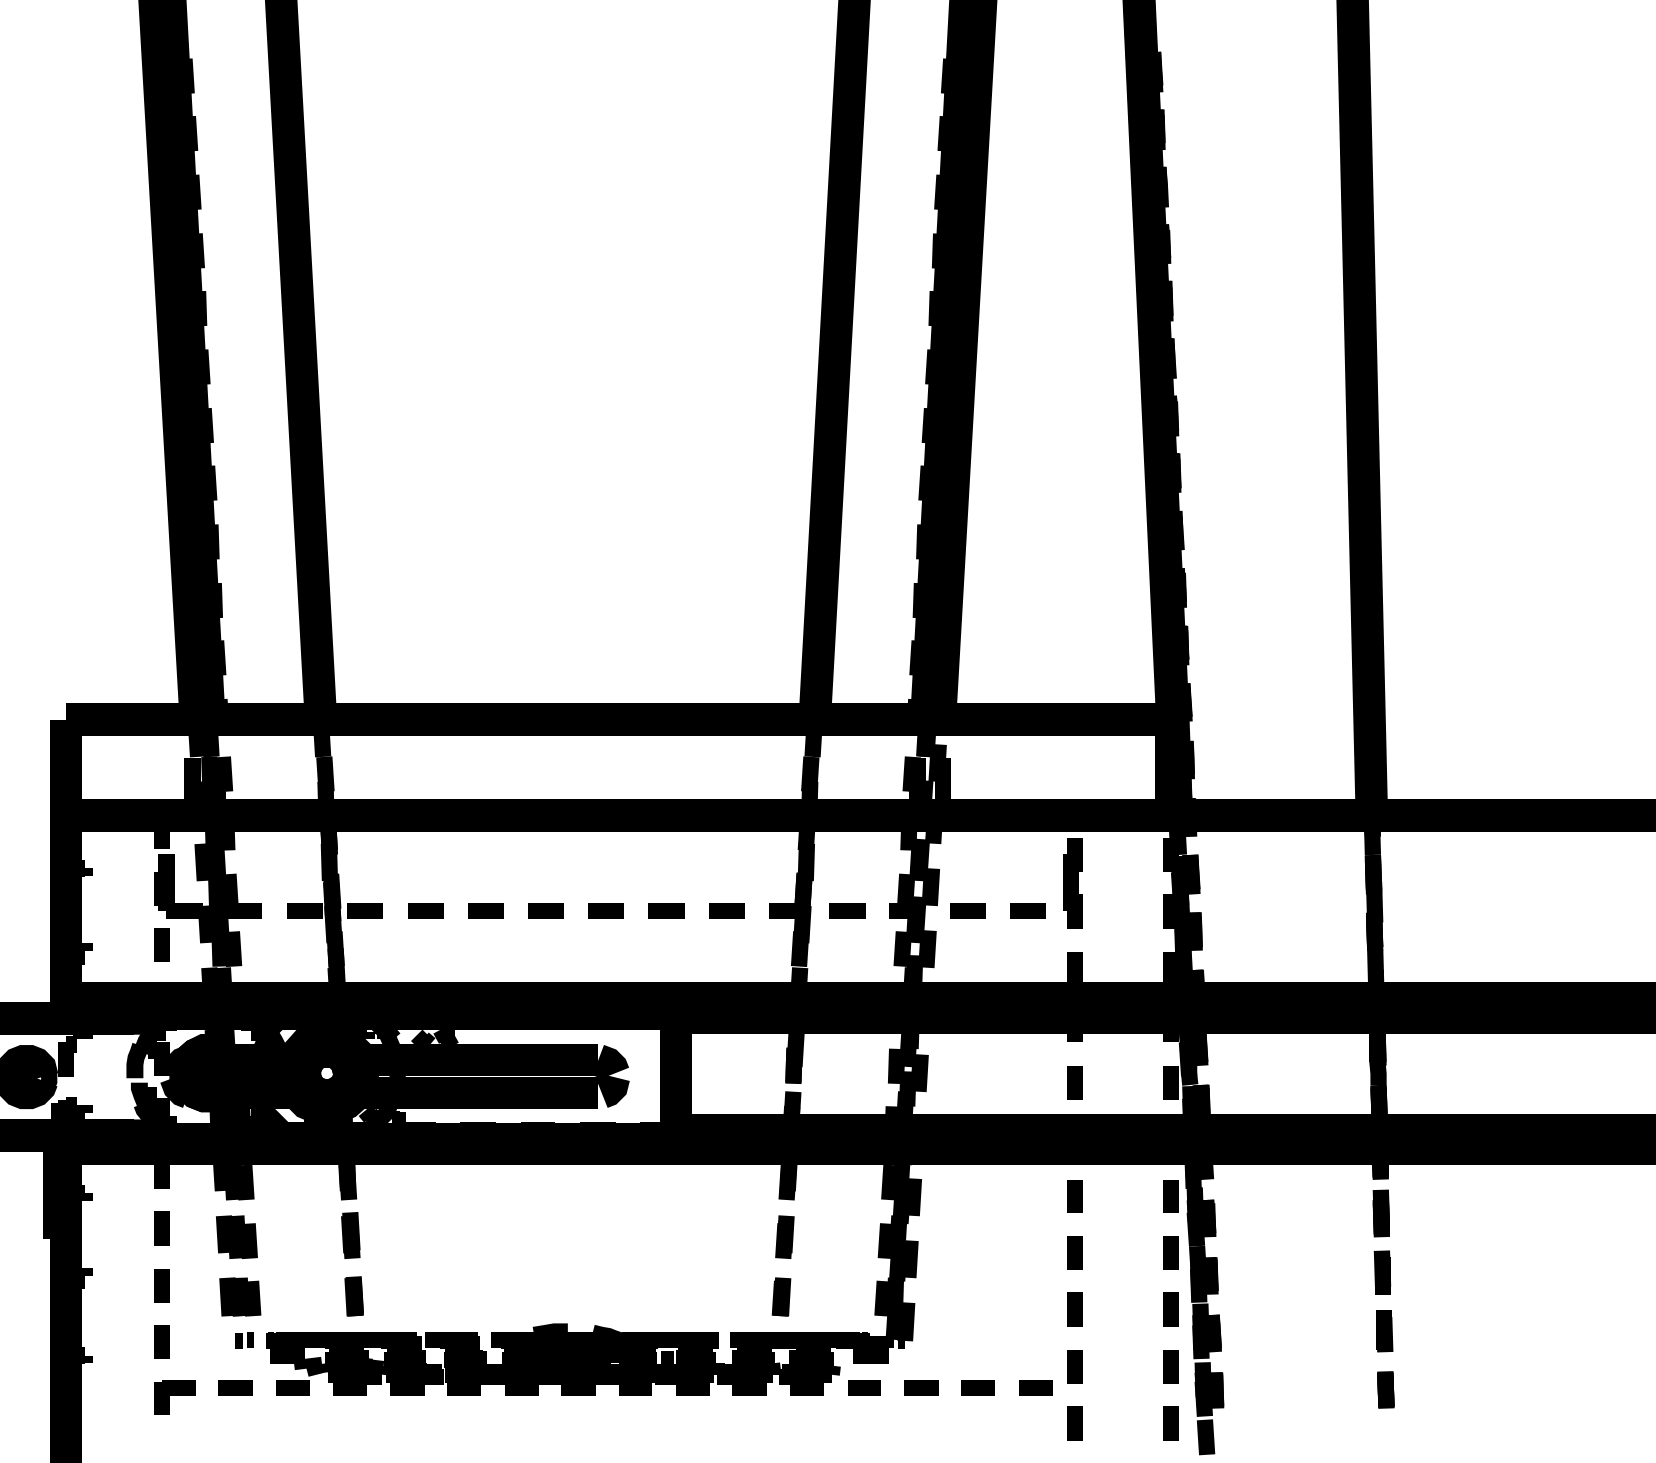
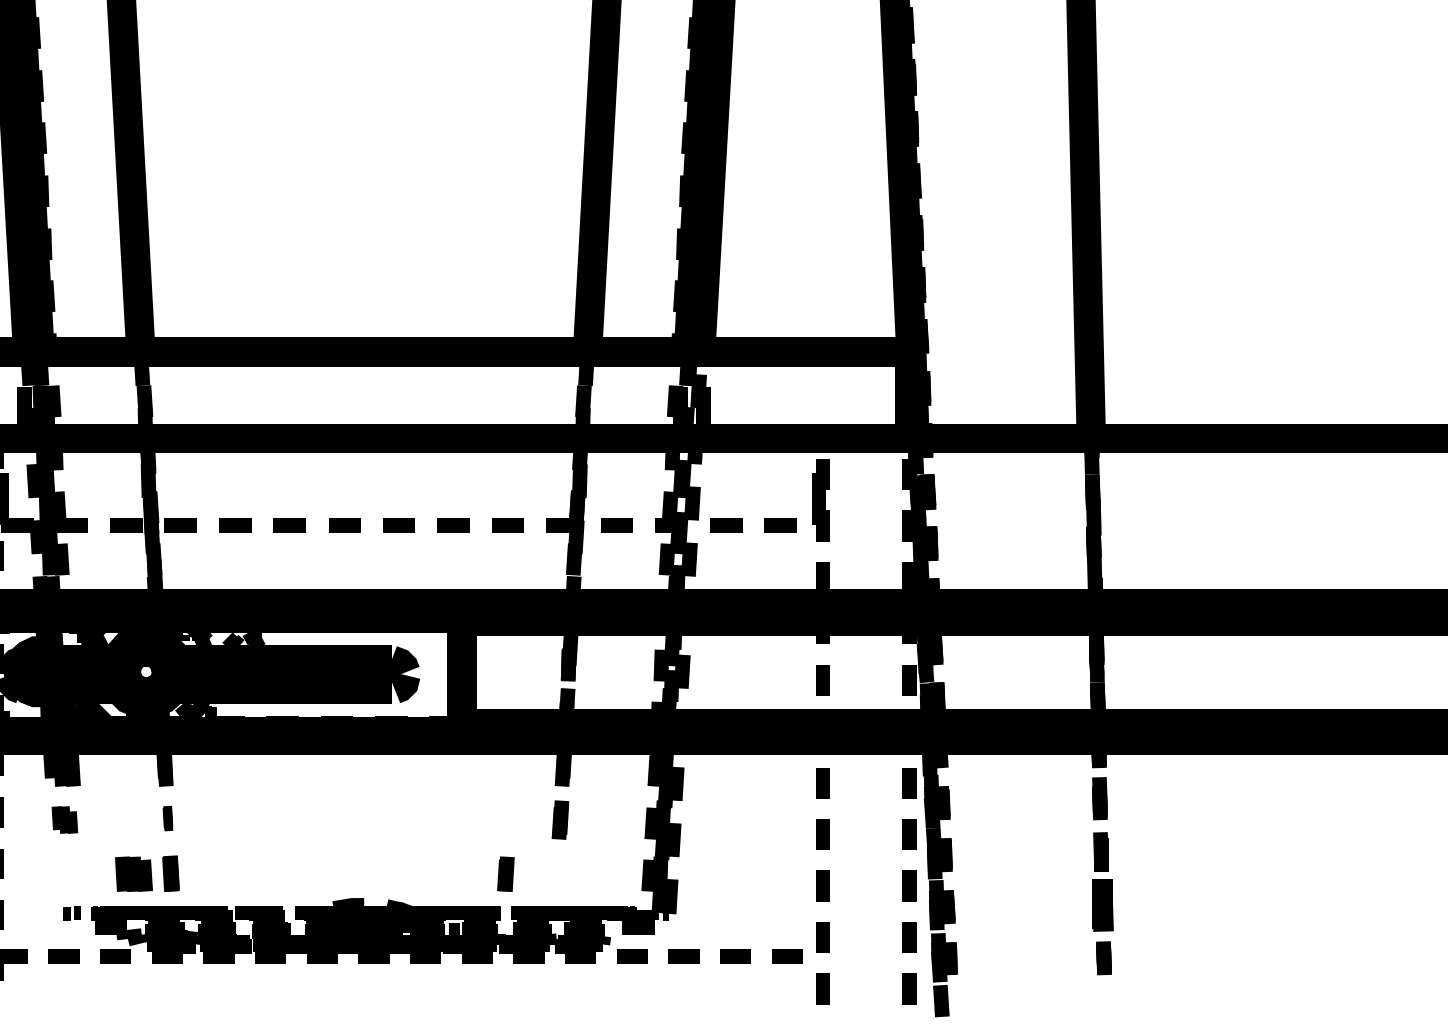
part: (350, 1235) -> (167, 818), size x0.6
part: (236, 1236) -> (64, 819), size x0.7
part: (240, 1296) -> (134, 873), moved
part: (781, 1296) -> (505, 873), moved
part: (1384, 1331) -> (1102, 905), size x1.4

